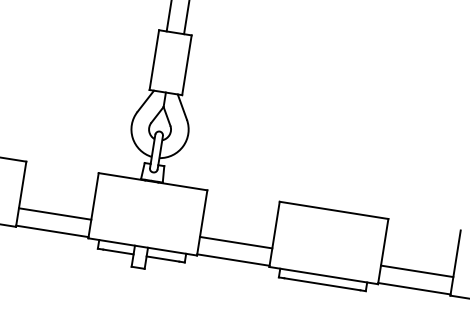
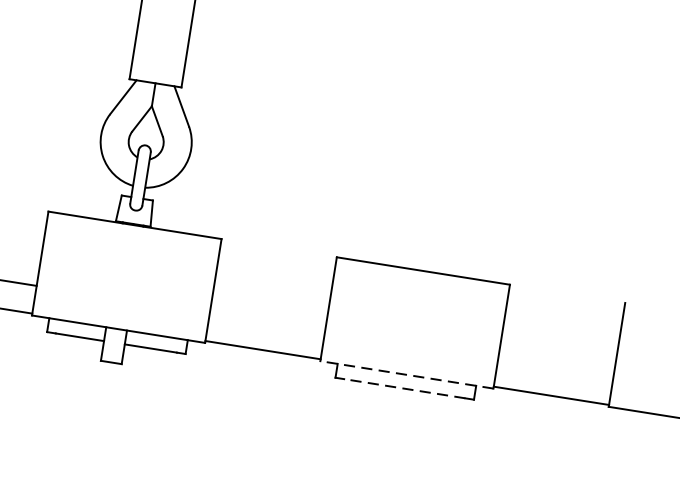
line: (235, 242) -> (266, 322), removed
line: (417, 271) -> (556, 368), removed
line: (323, 275) -> (406, 374), solid -> dashed
line: (322, 284) -> (404, 389), solid -> dashed

